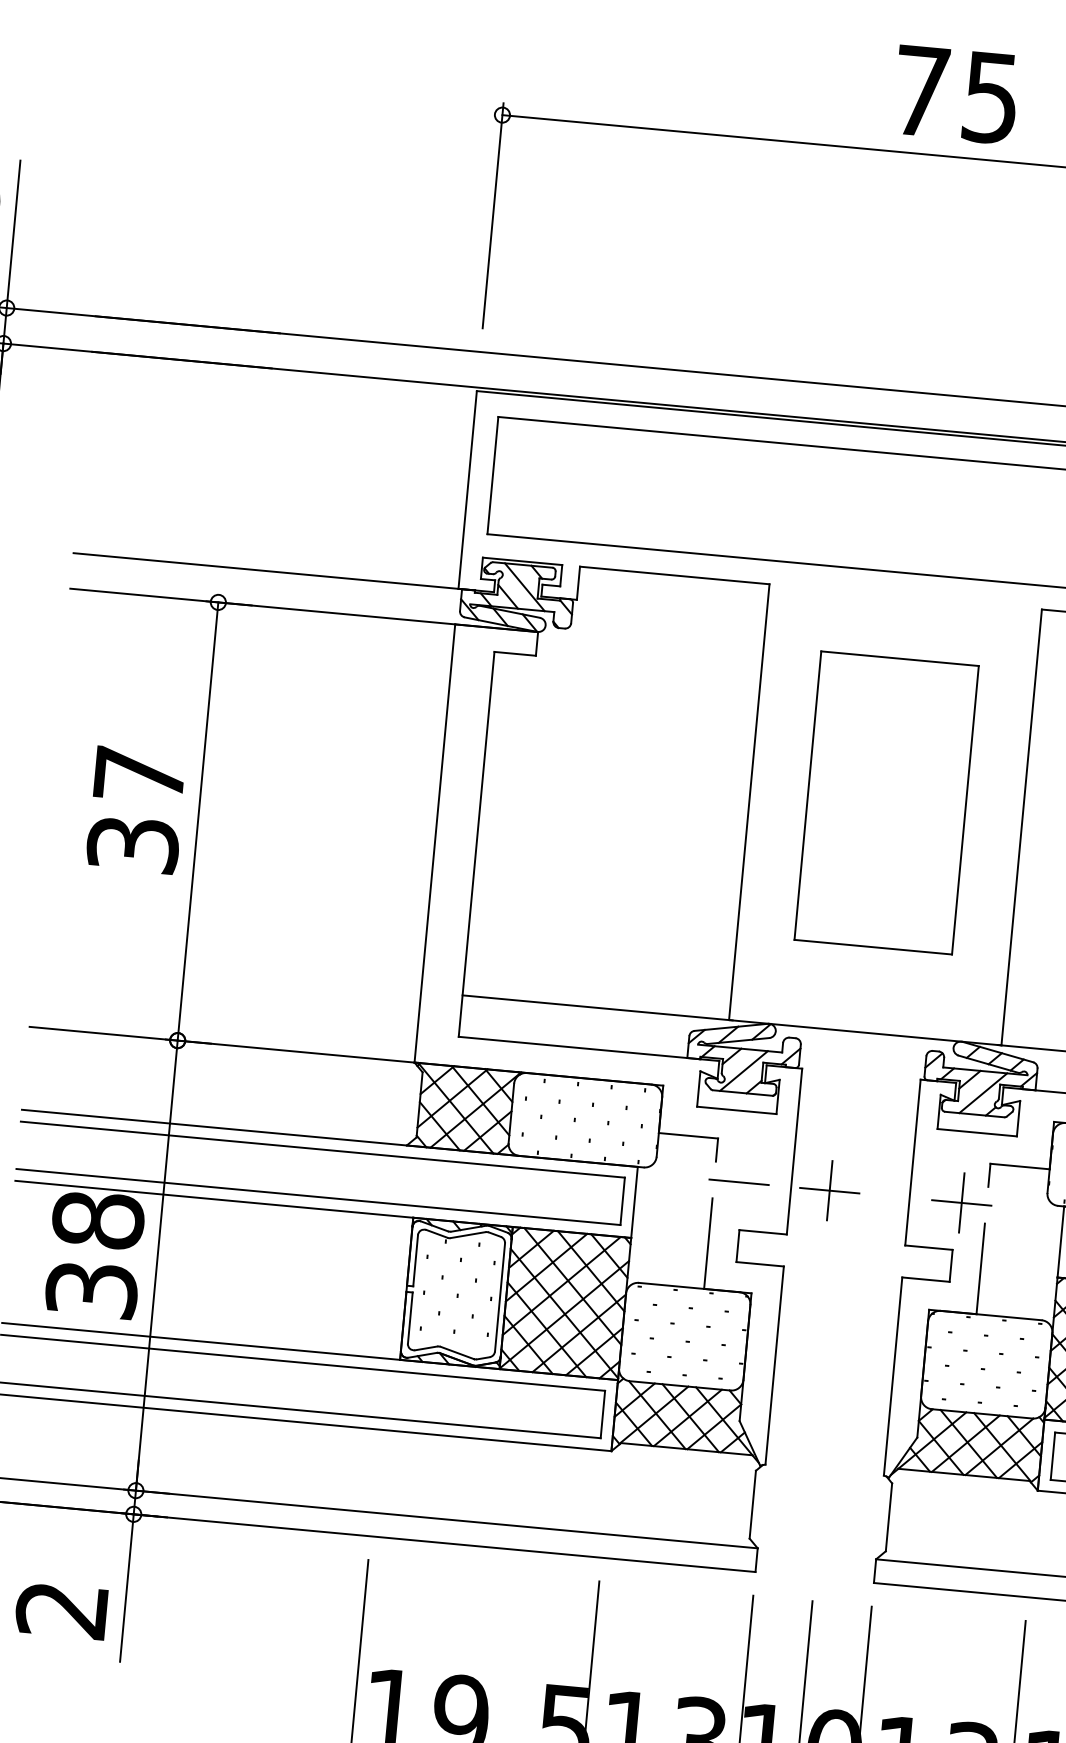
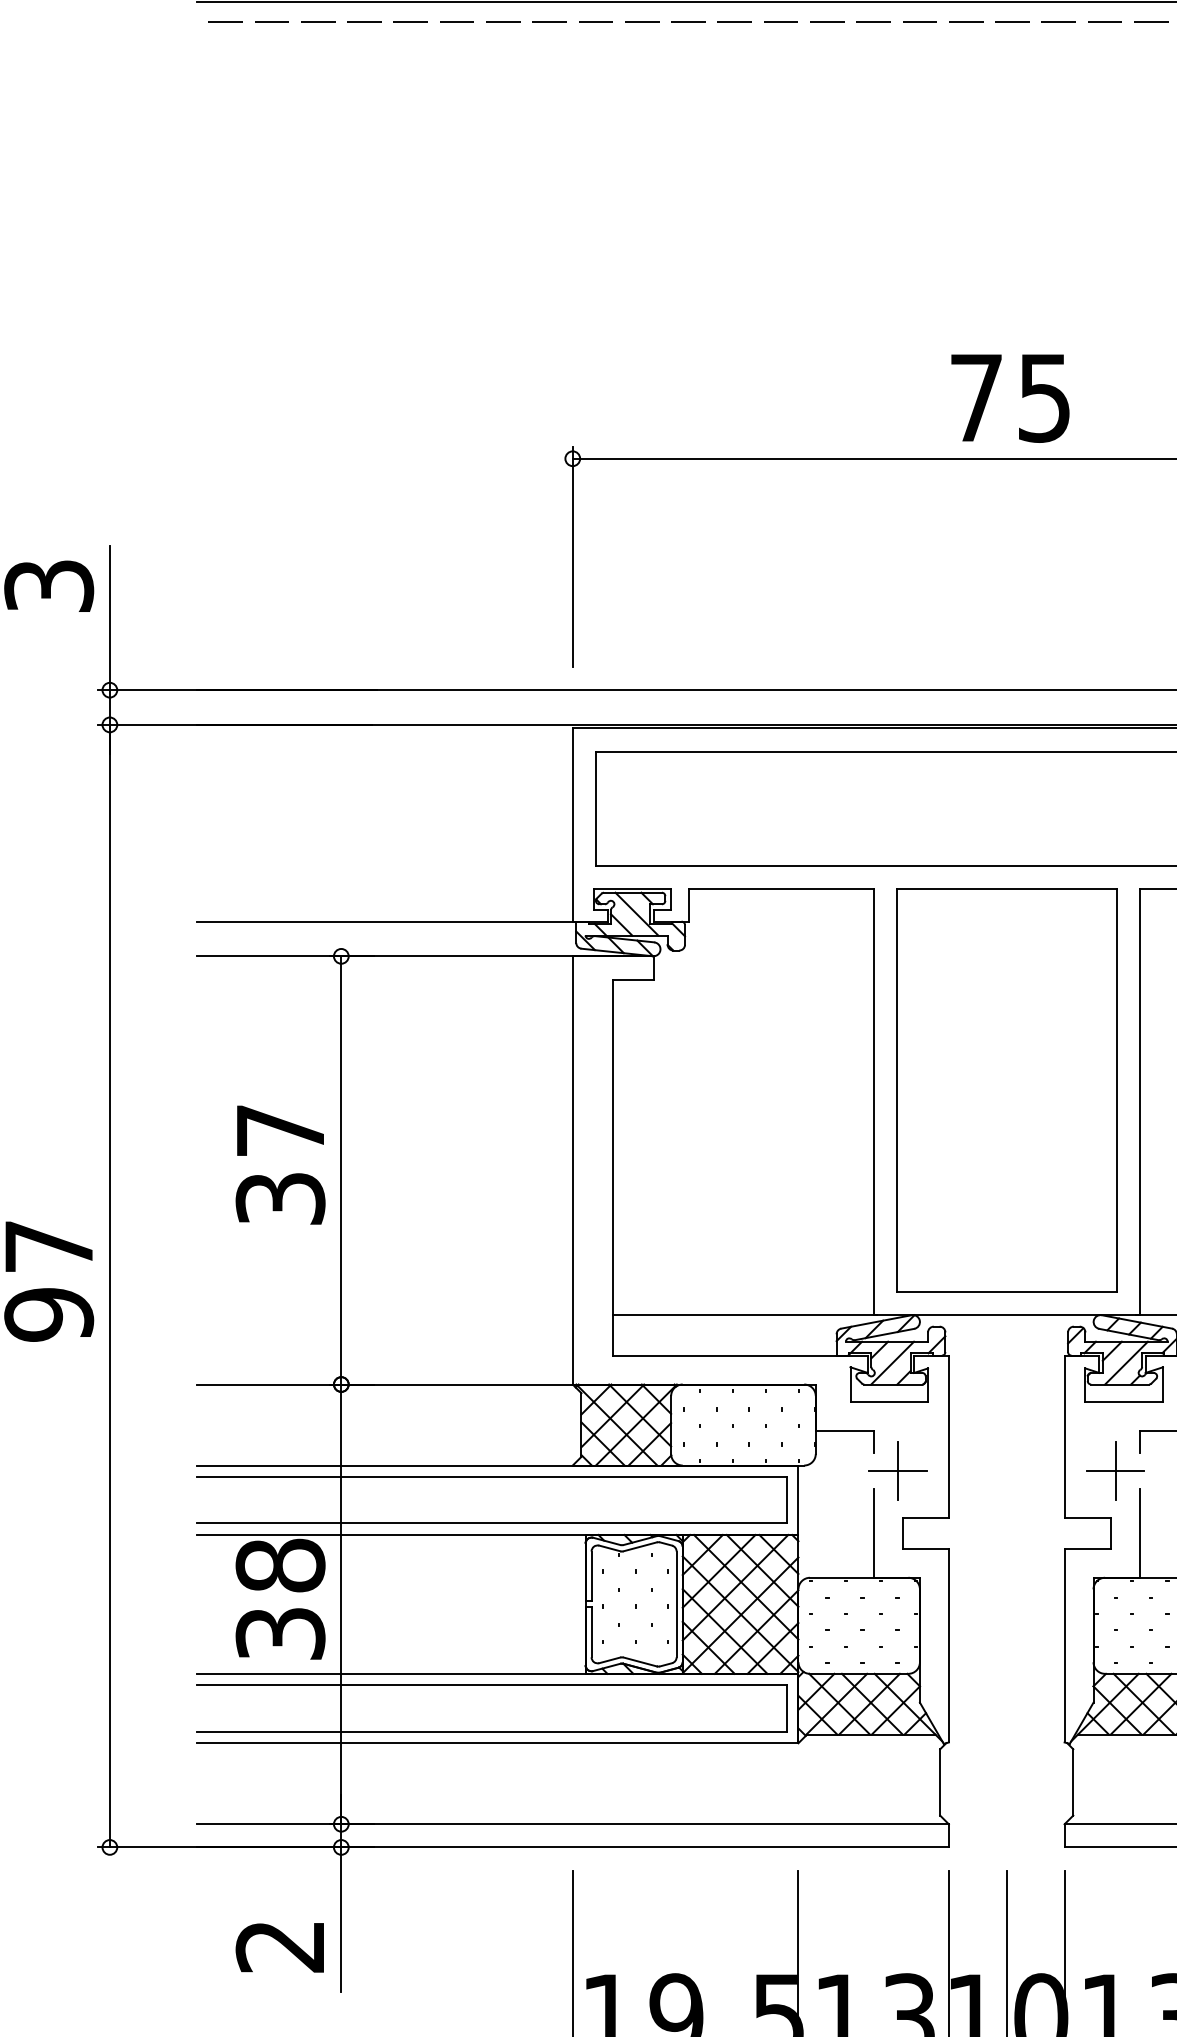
part: (886, 802) -> (1006, 1090), size x1.43
line: (738, 1182) -> (897, 1471), added
part: (829, 1189) -> (986, 1470), removed

